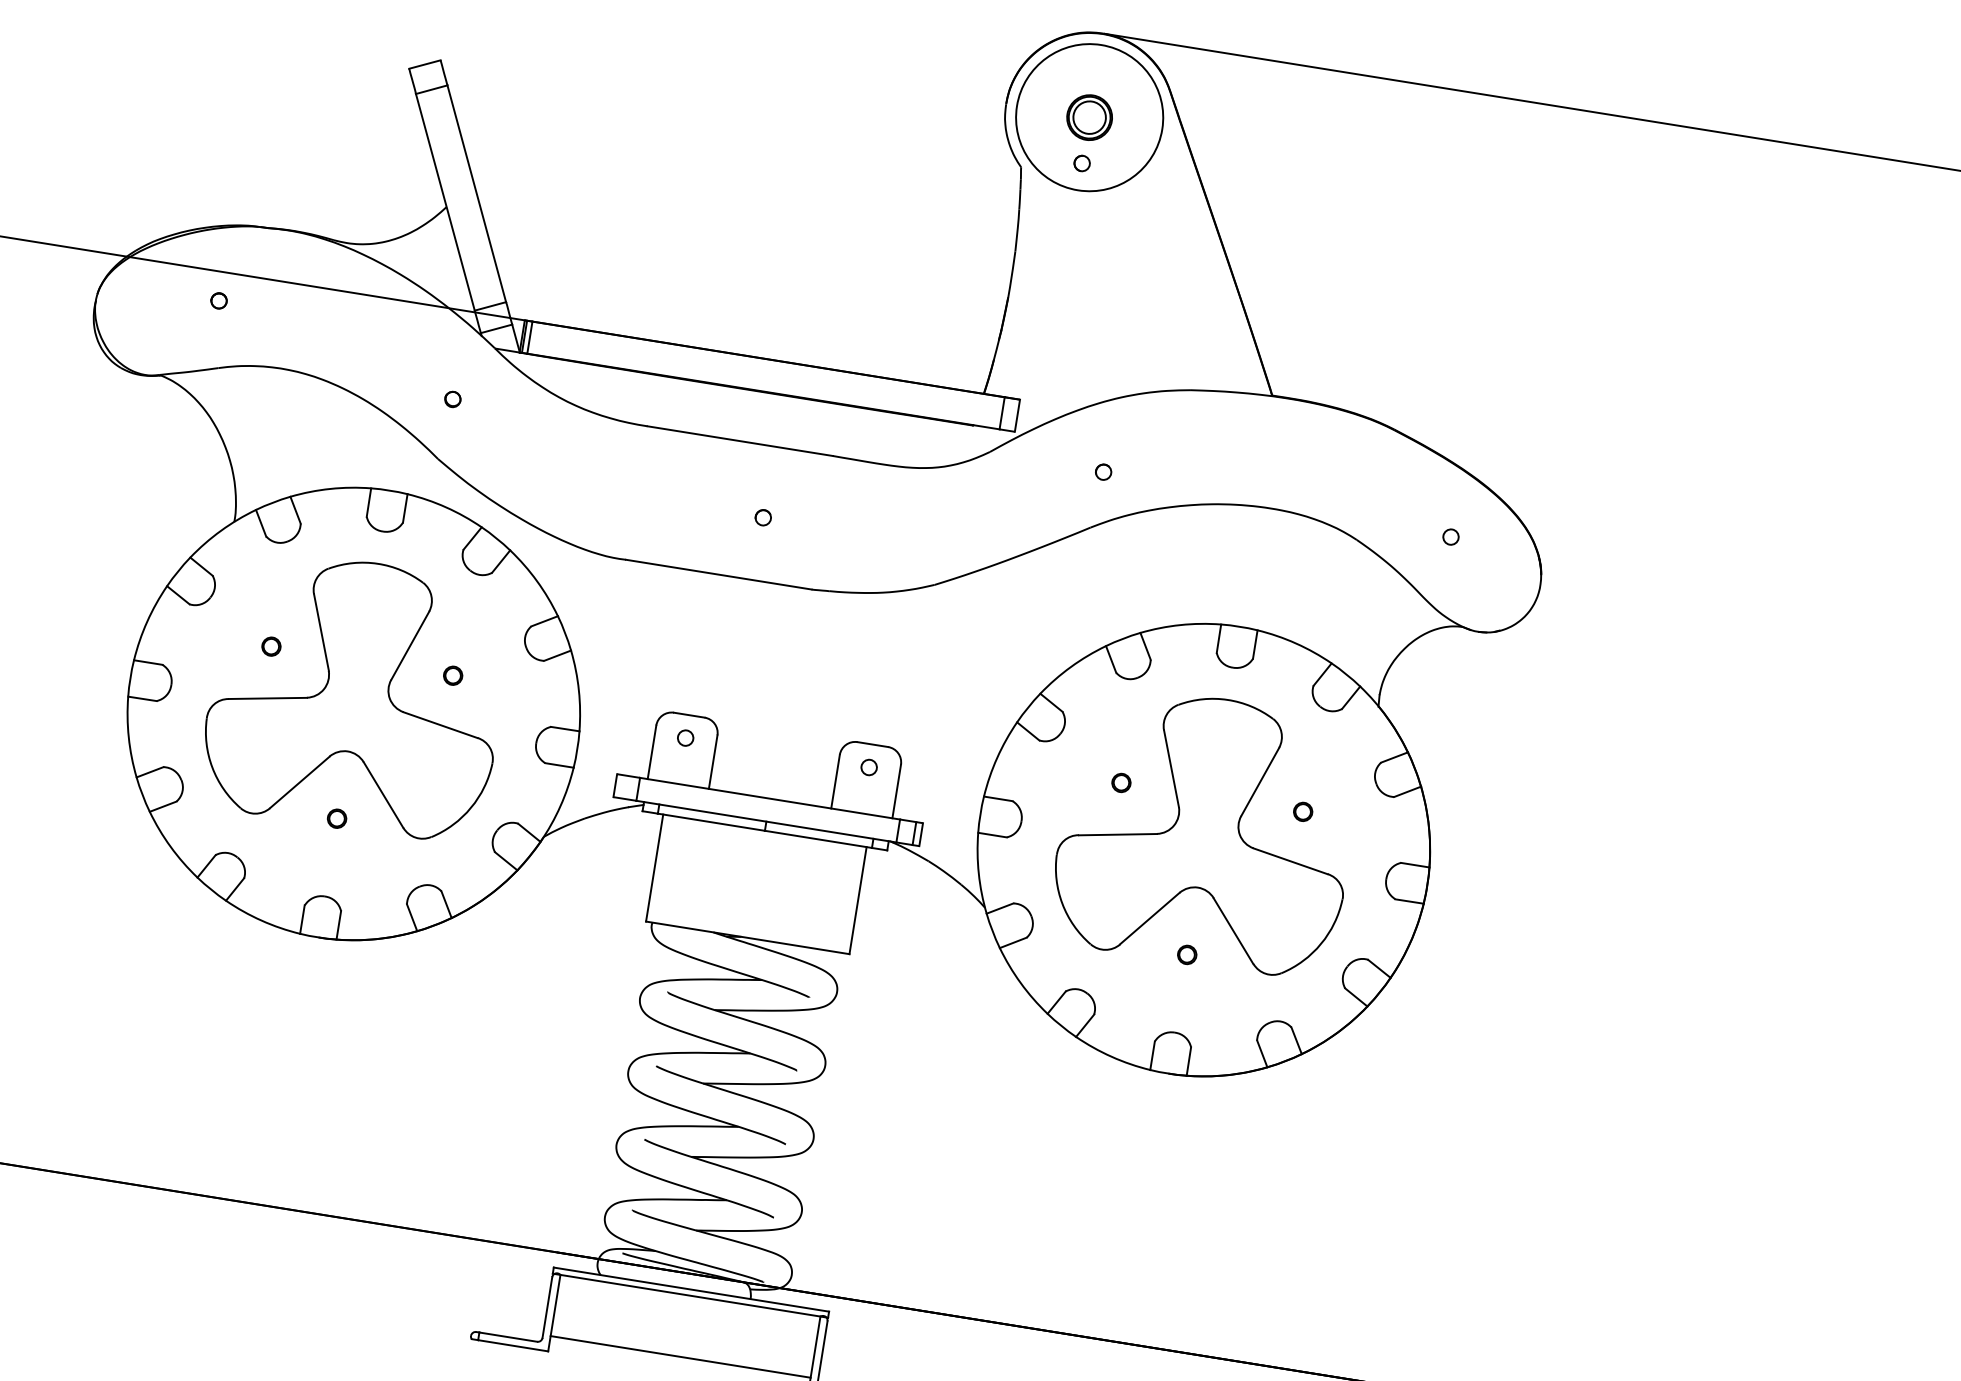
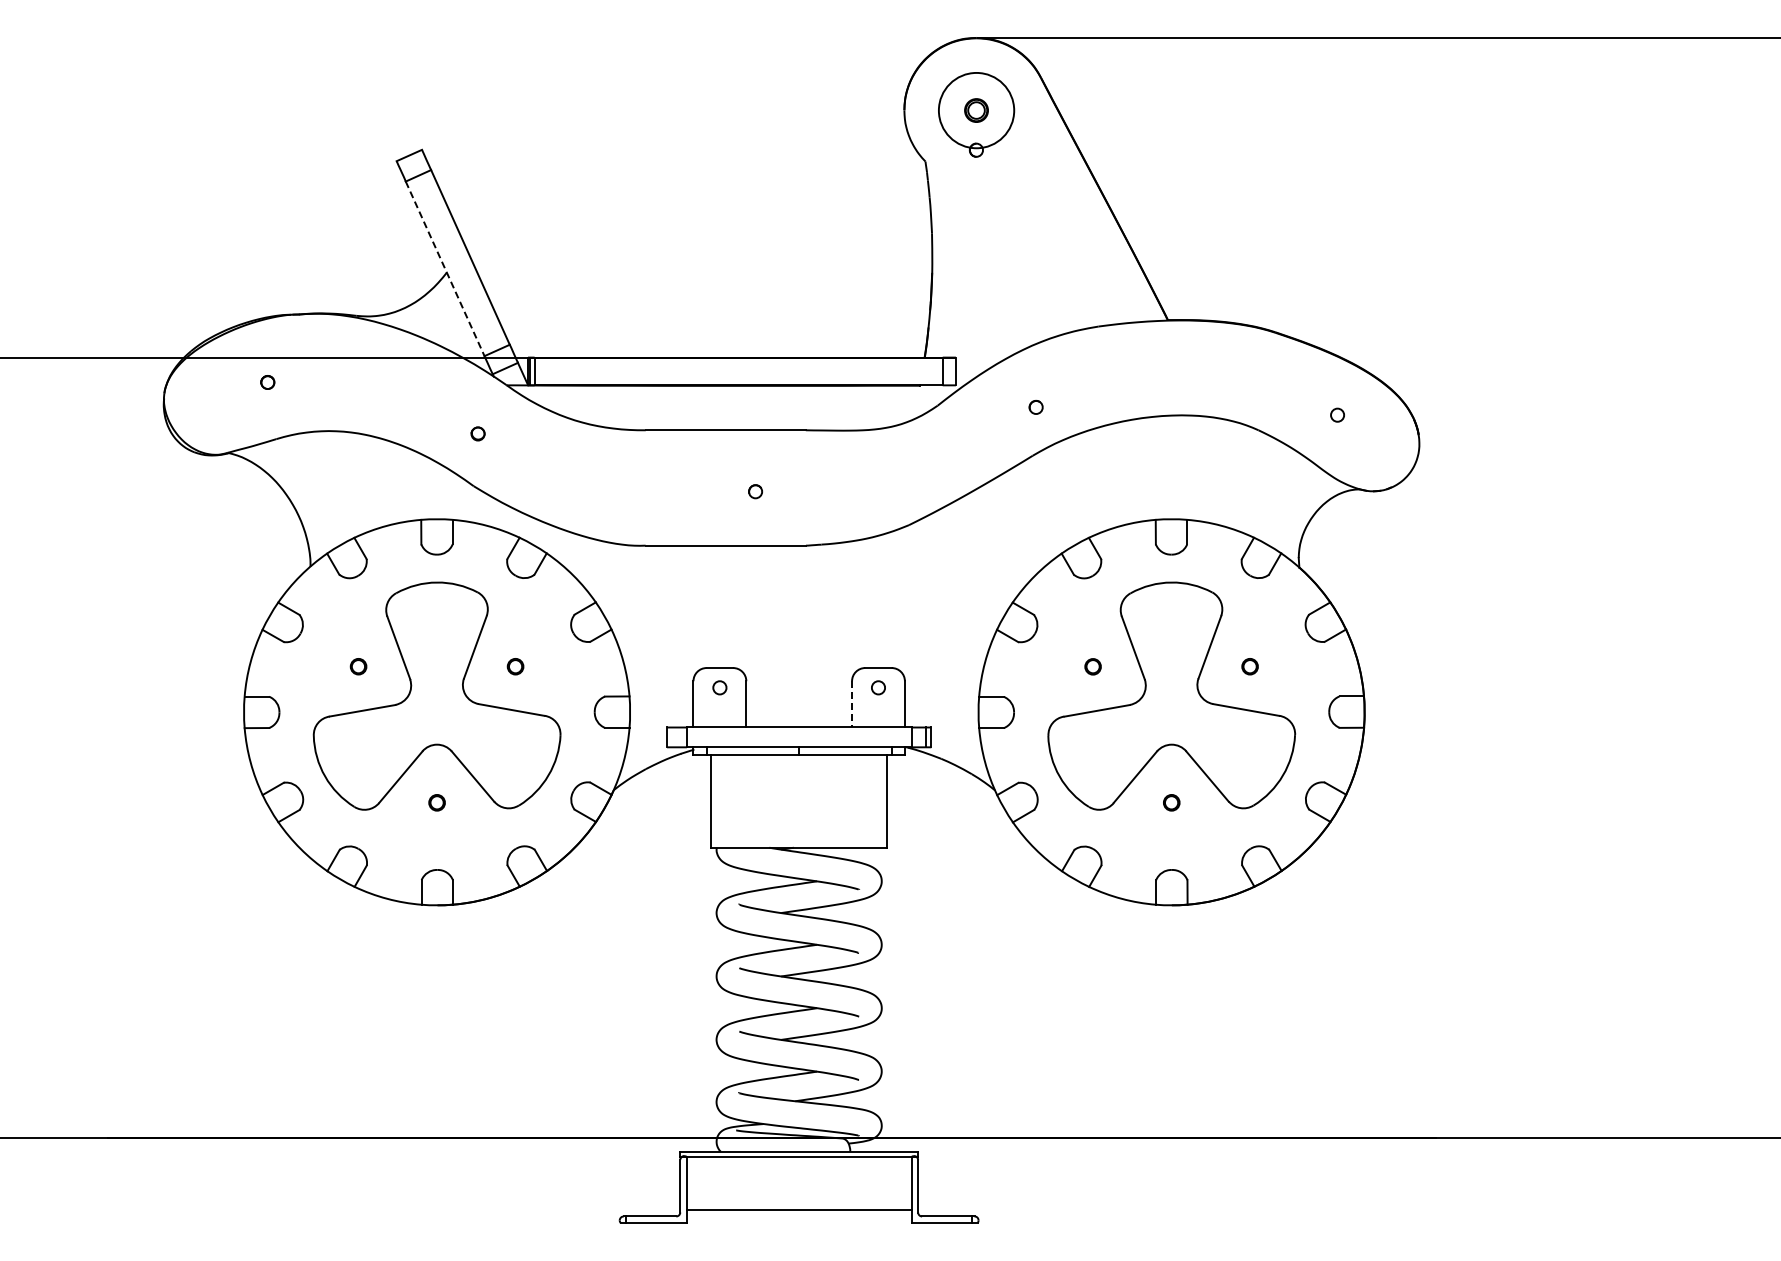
circle: (1089, 117) -> (976, 110), size x0.6
part: (1089, 117) -> (976, 110), size x0.6
line: (445, 201) -> (445, 268), solid -> dashed
line: (836, 781) -> (852, 704), solid -> dashed

